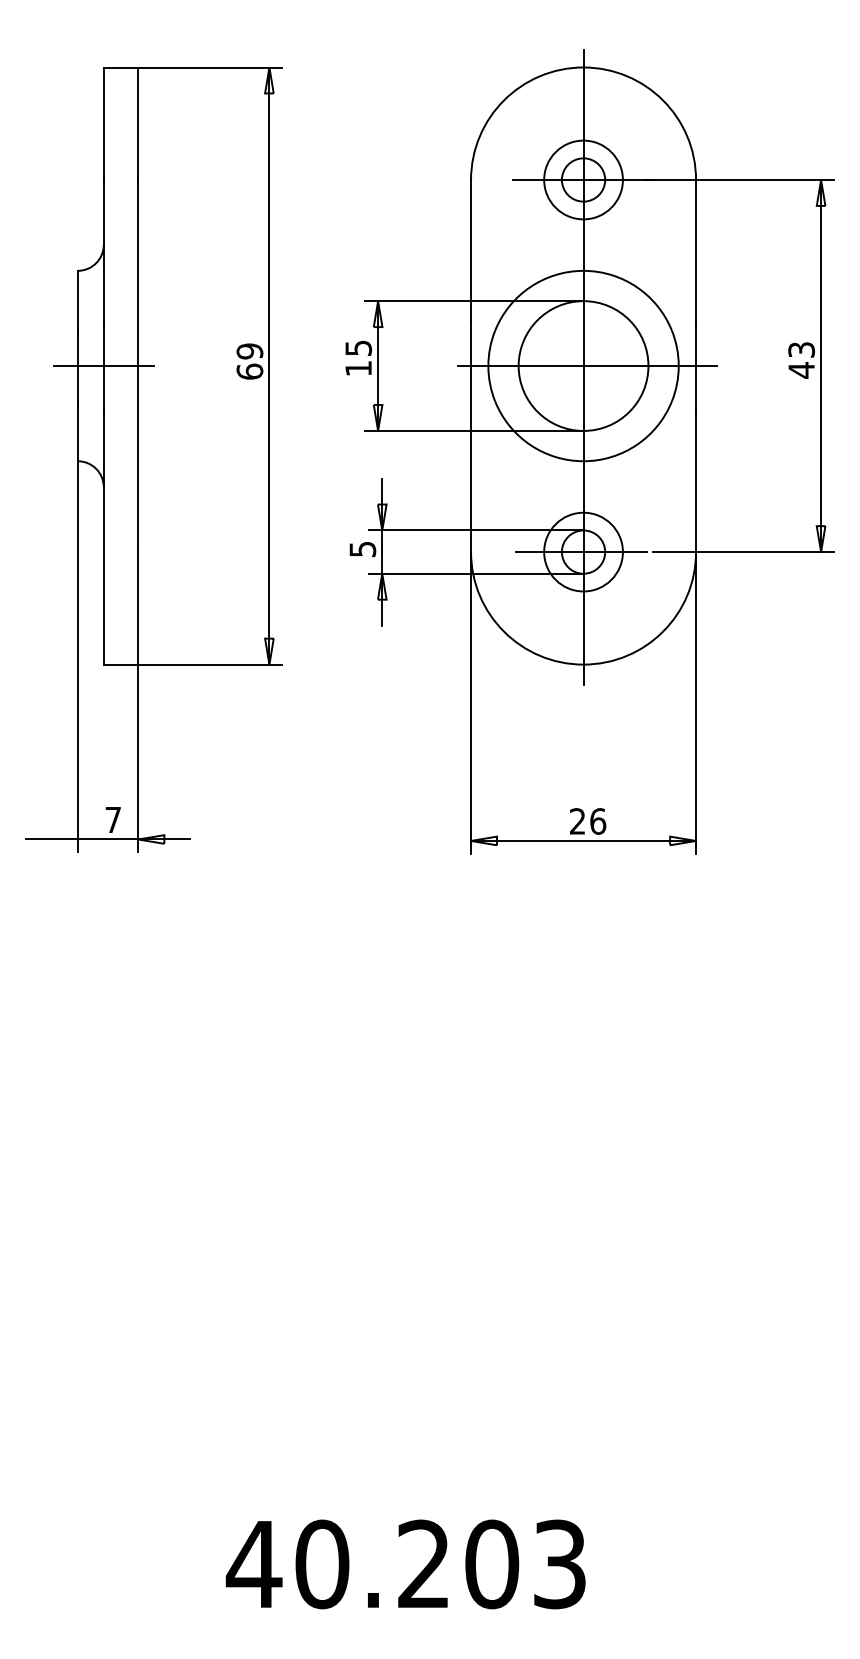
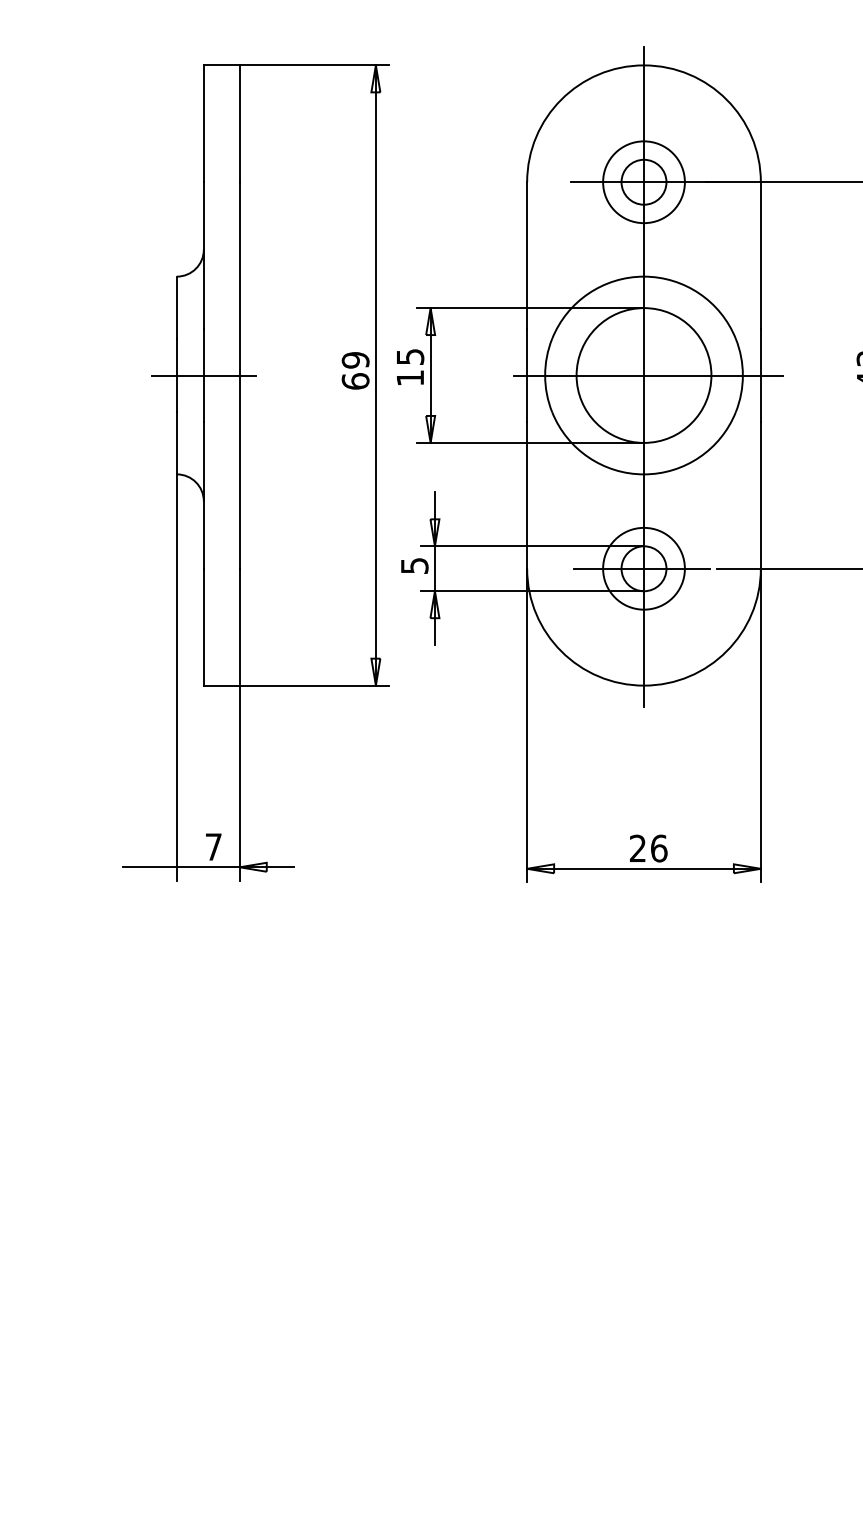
part: (153, 459) -> (255, 472), moved

